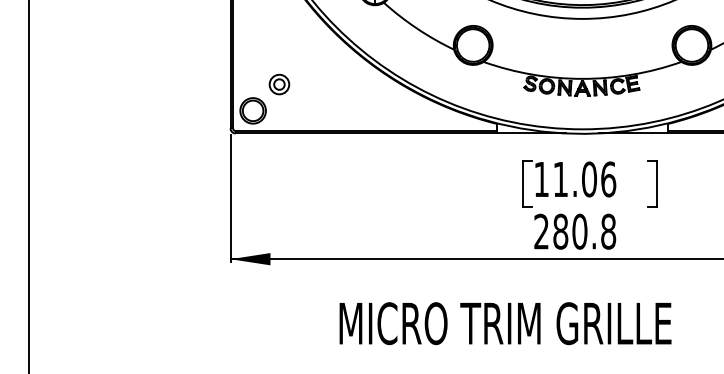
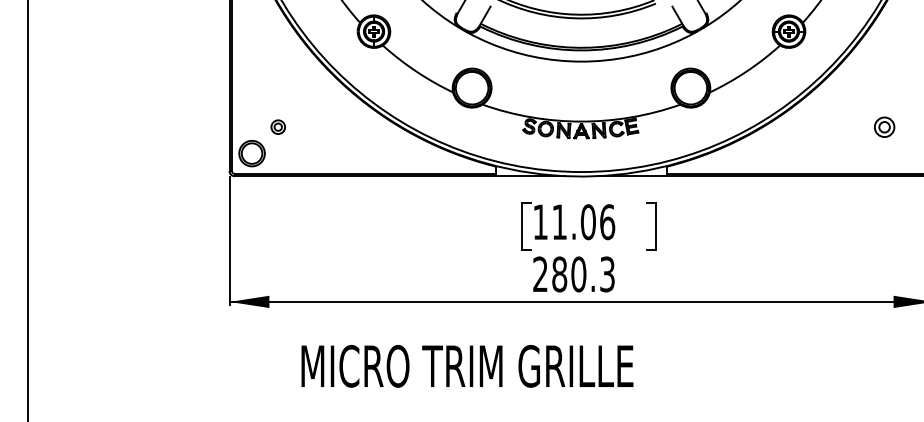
part: (278, 83) -> (277, 126), size x0.7
text: (608, 231) -> (607, 274), 280.8 -> 280.3
text: (505, 323) -> (467, 366), moved

